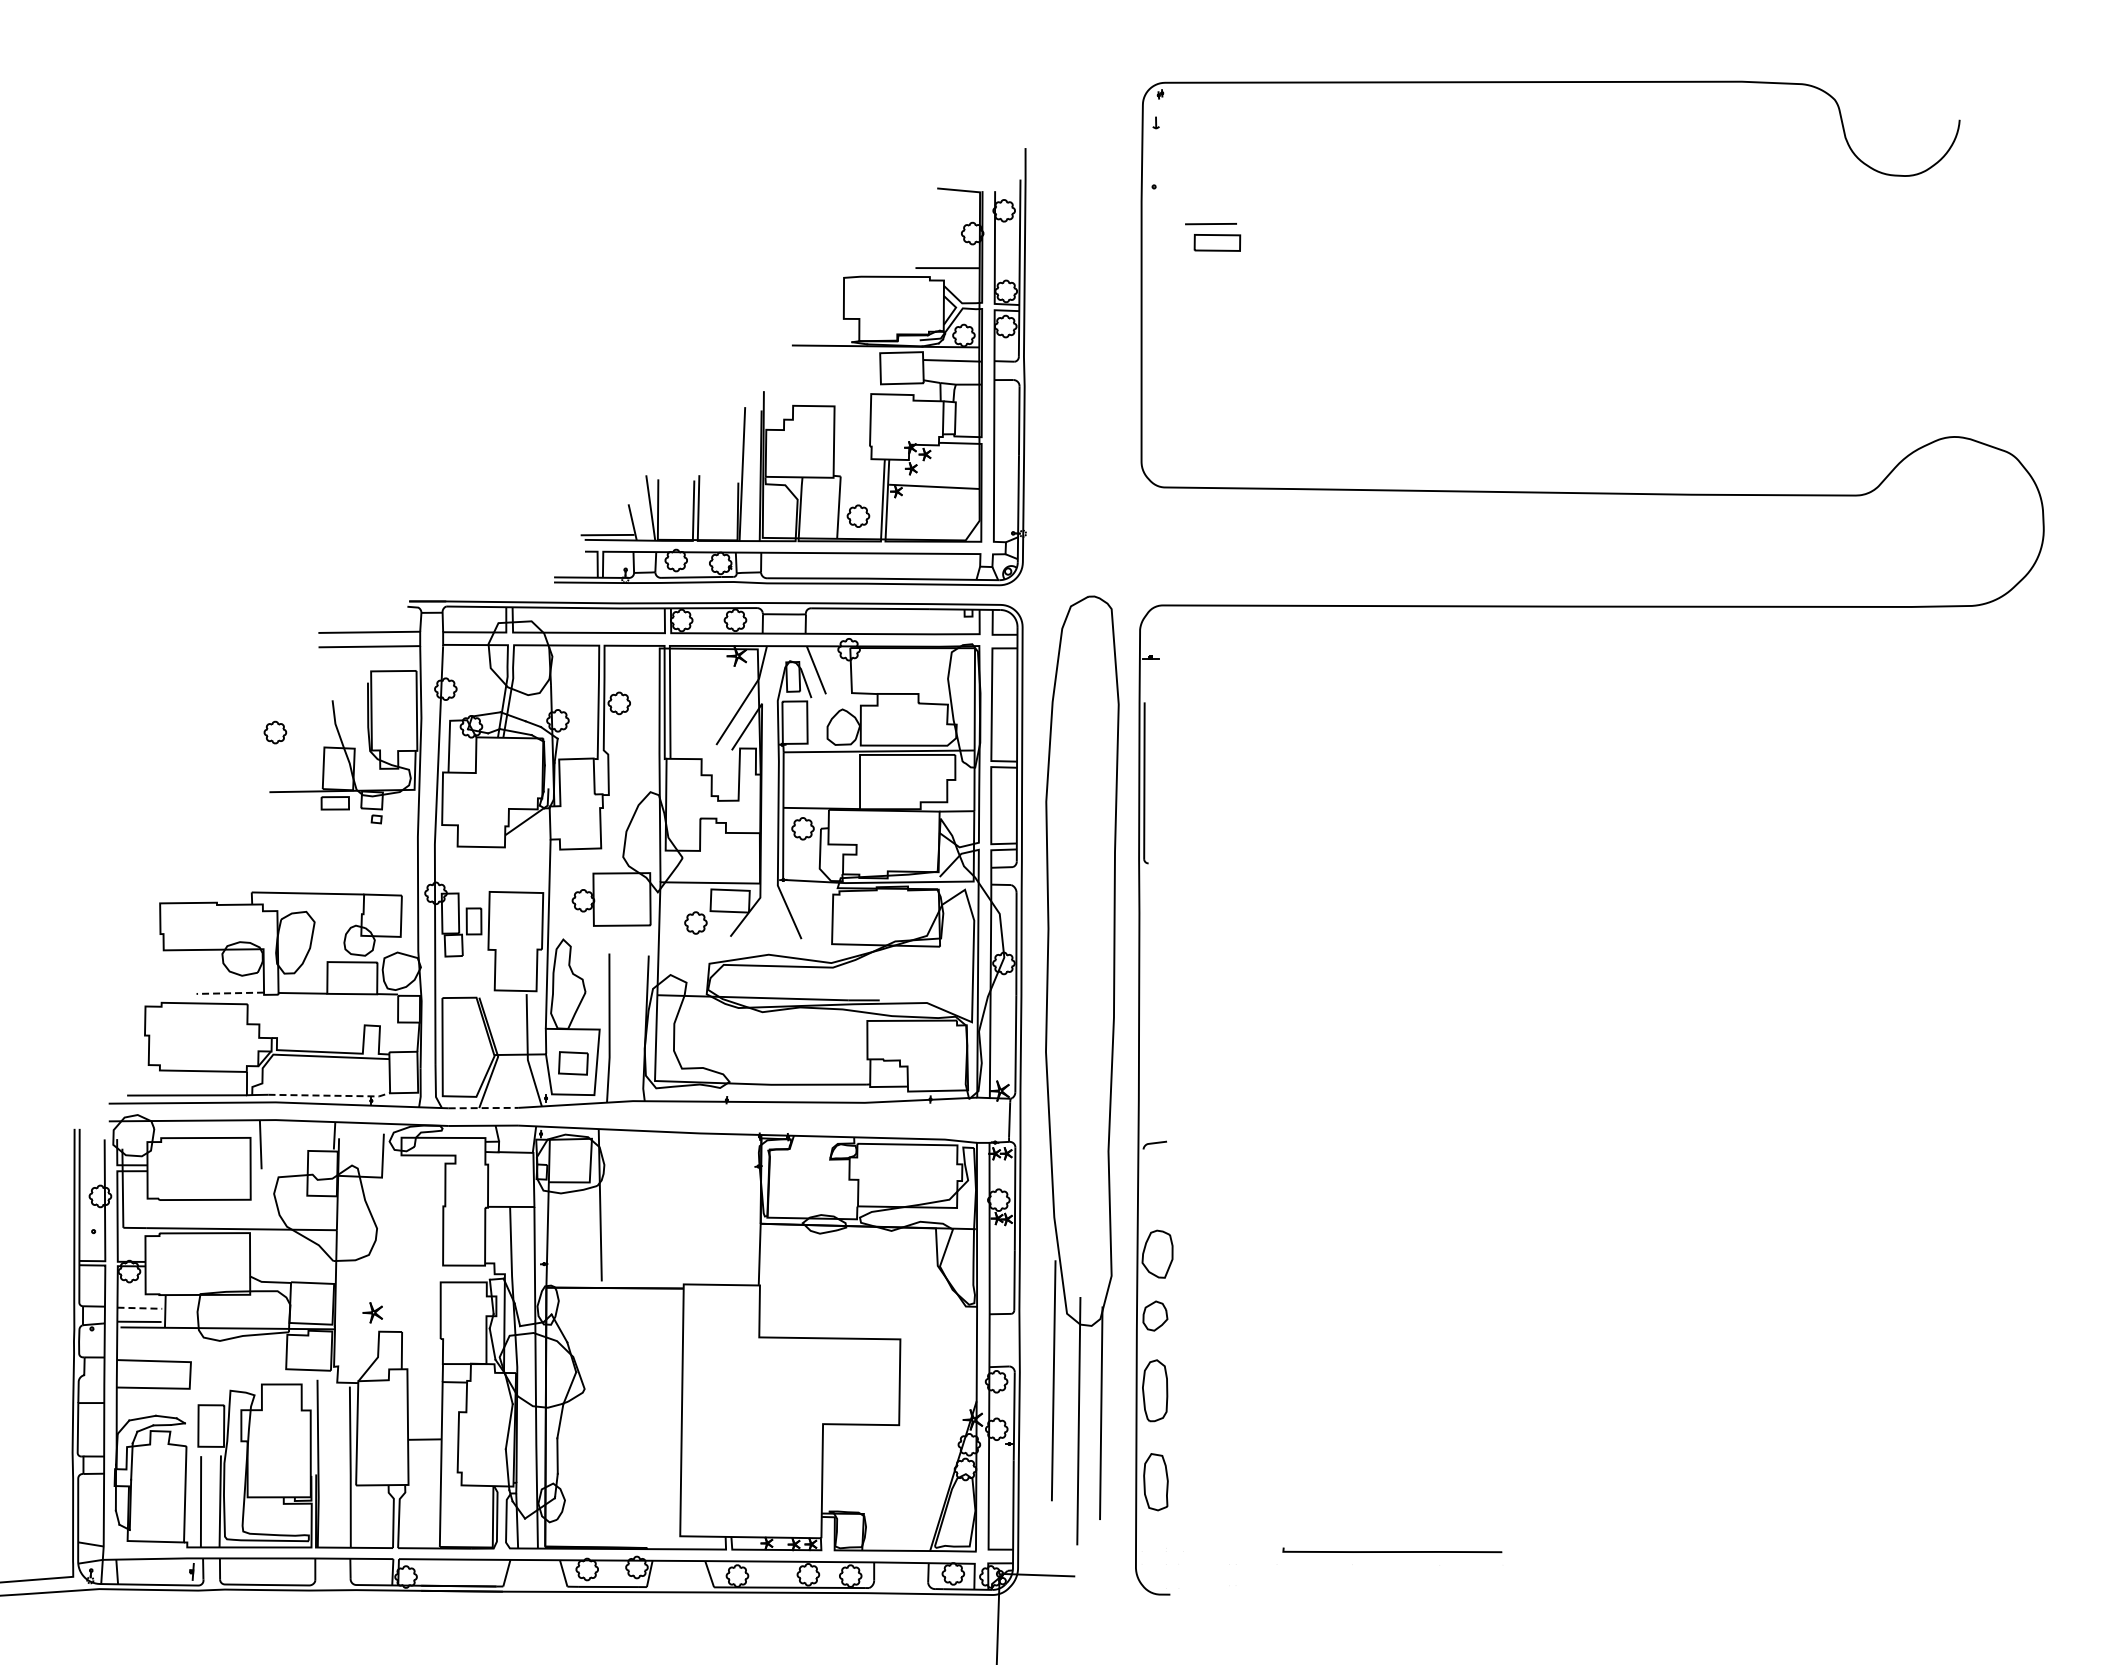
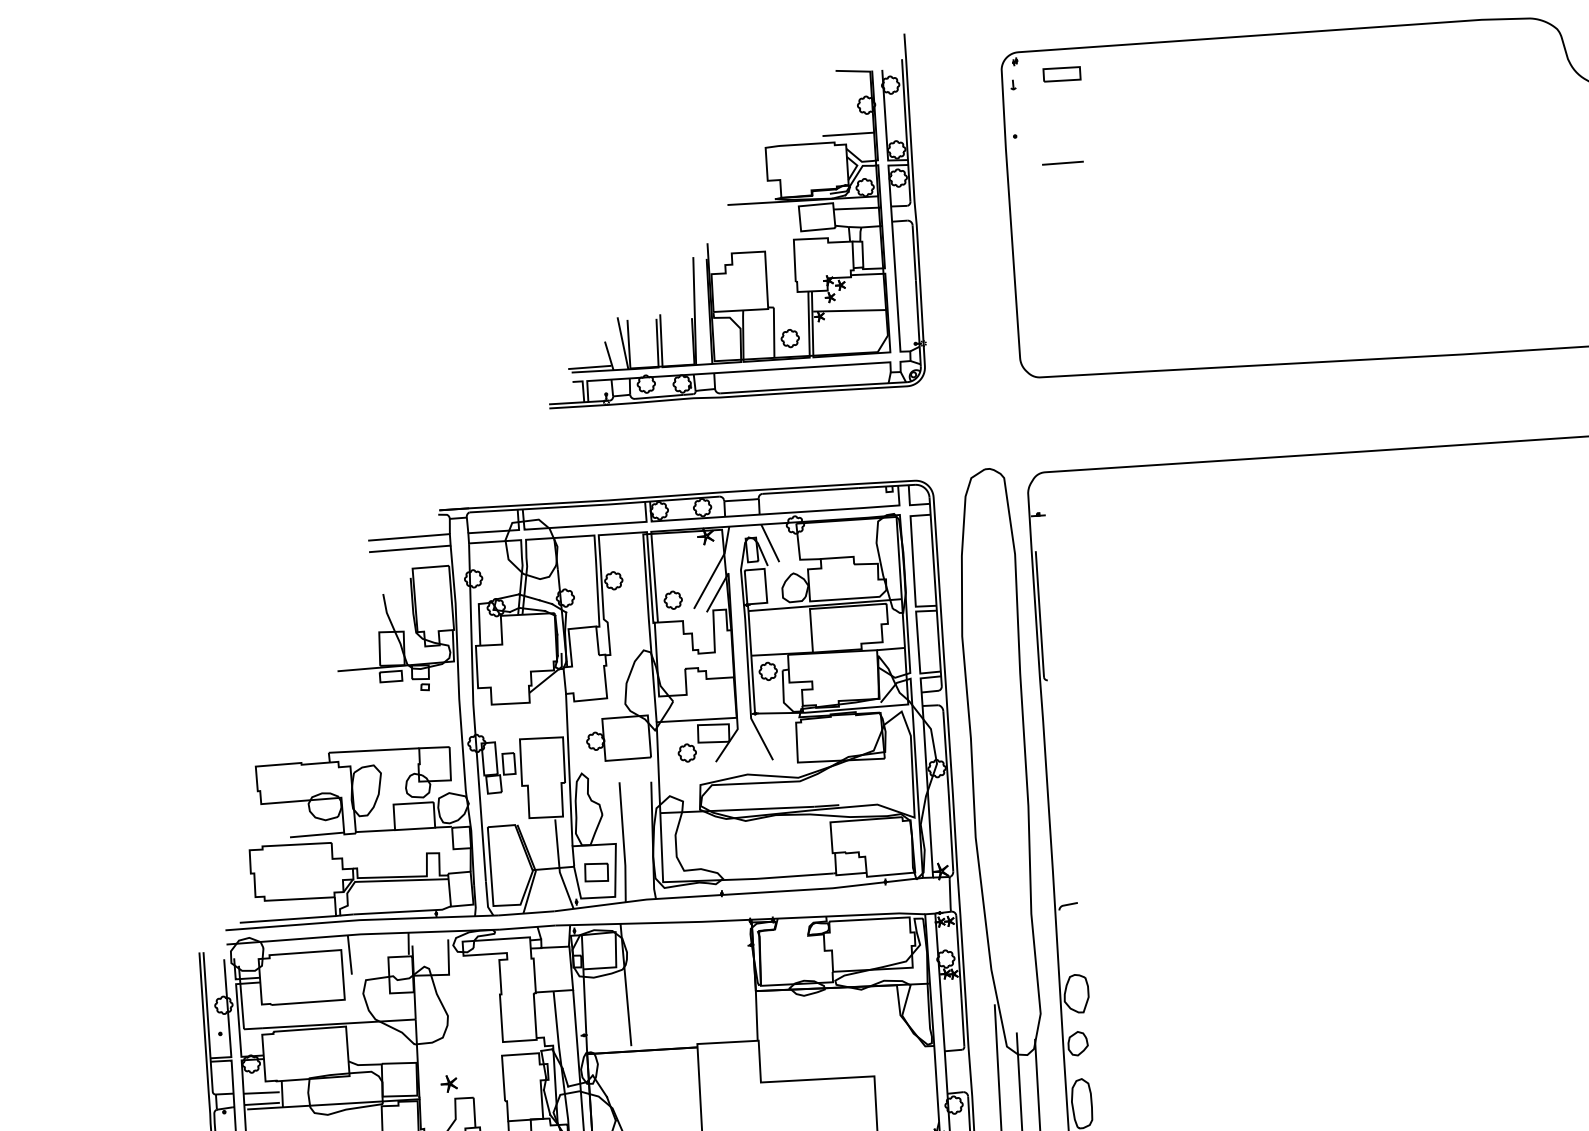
part: (1217, 242) -> (1062, 74), moved
part: (792, 346) -> (728, 205), moved
part: (275, 732) -> (673, 600), moved
line: (230, 993) -> (317, 835), dashed -> solid
line: (330, 1095) -> (403, 911), dashed -> solid
line: (483, 1108) -> (526, 913), dashed -> solid
line: (140, 1308) -> (262, 1093), dashed -> solid

